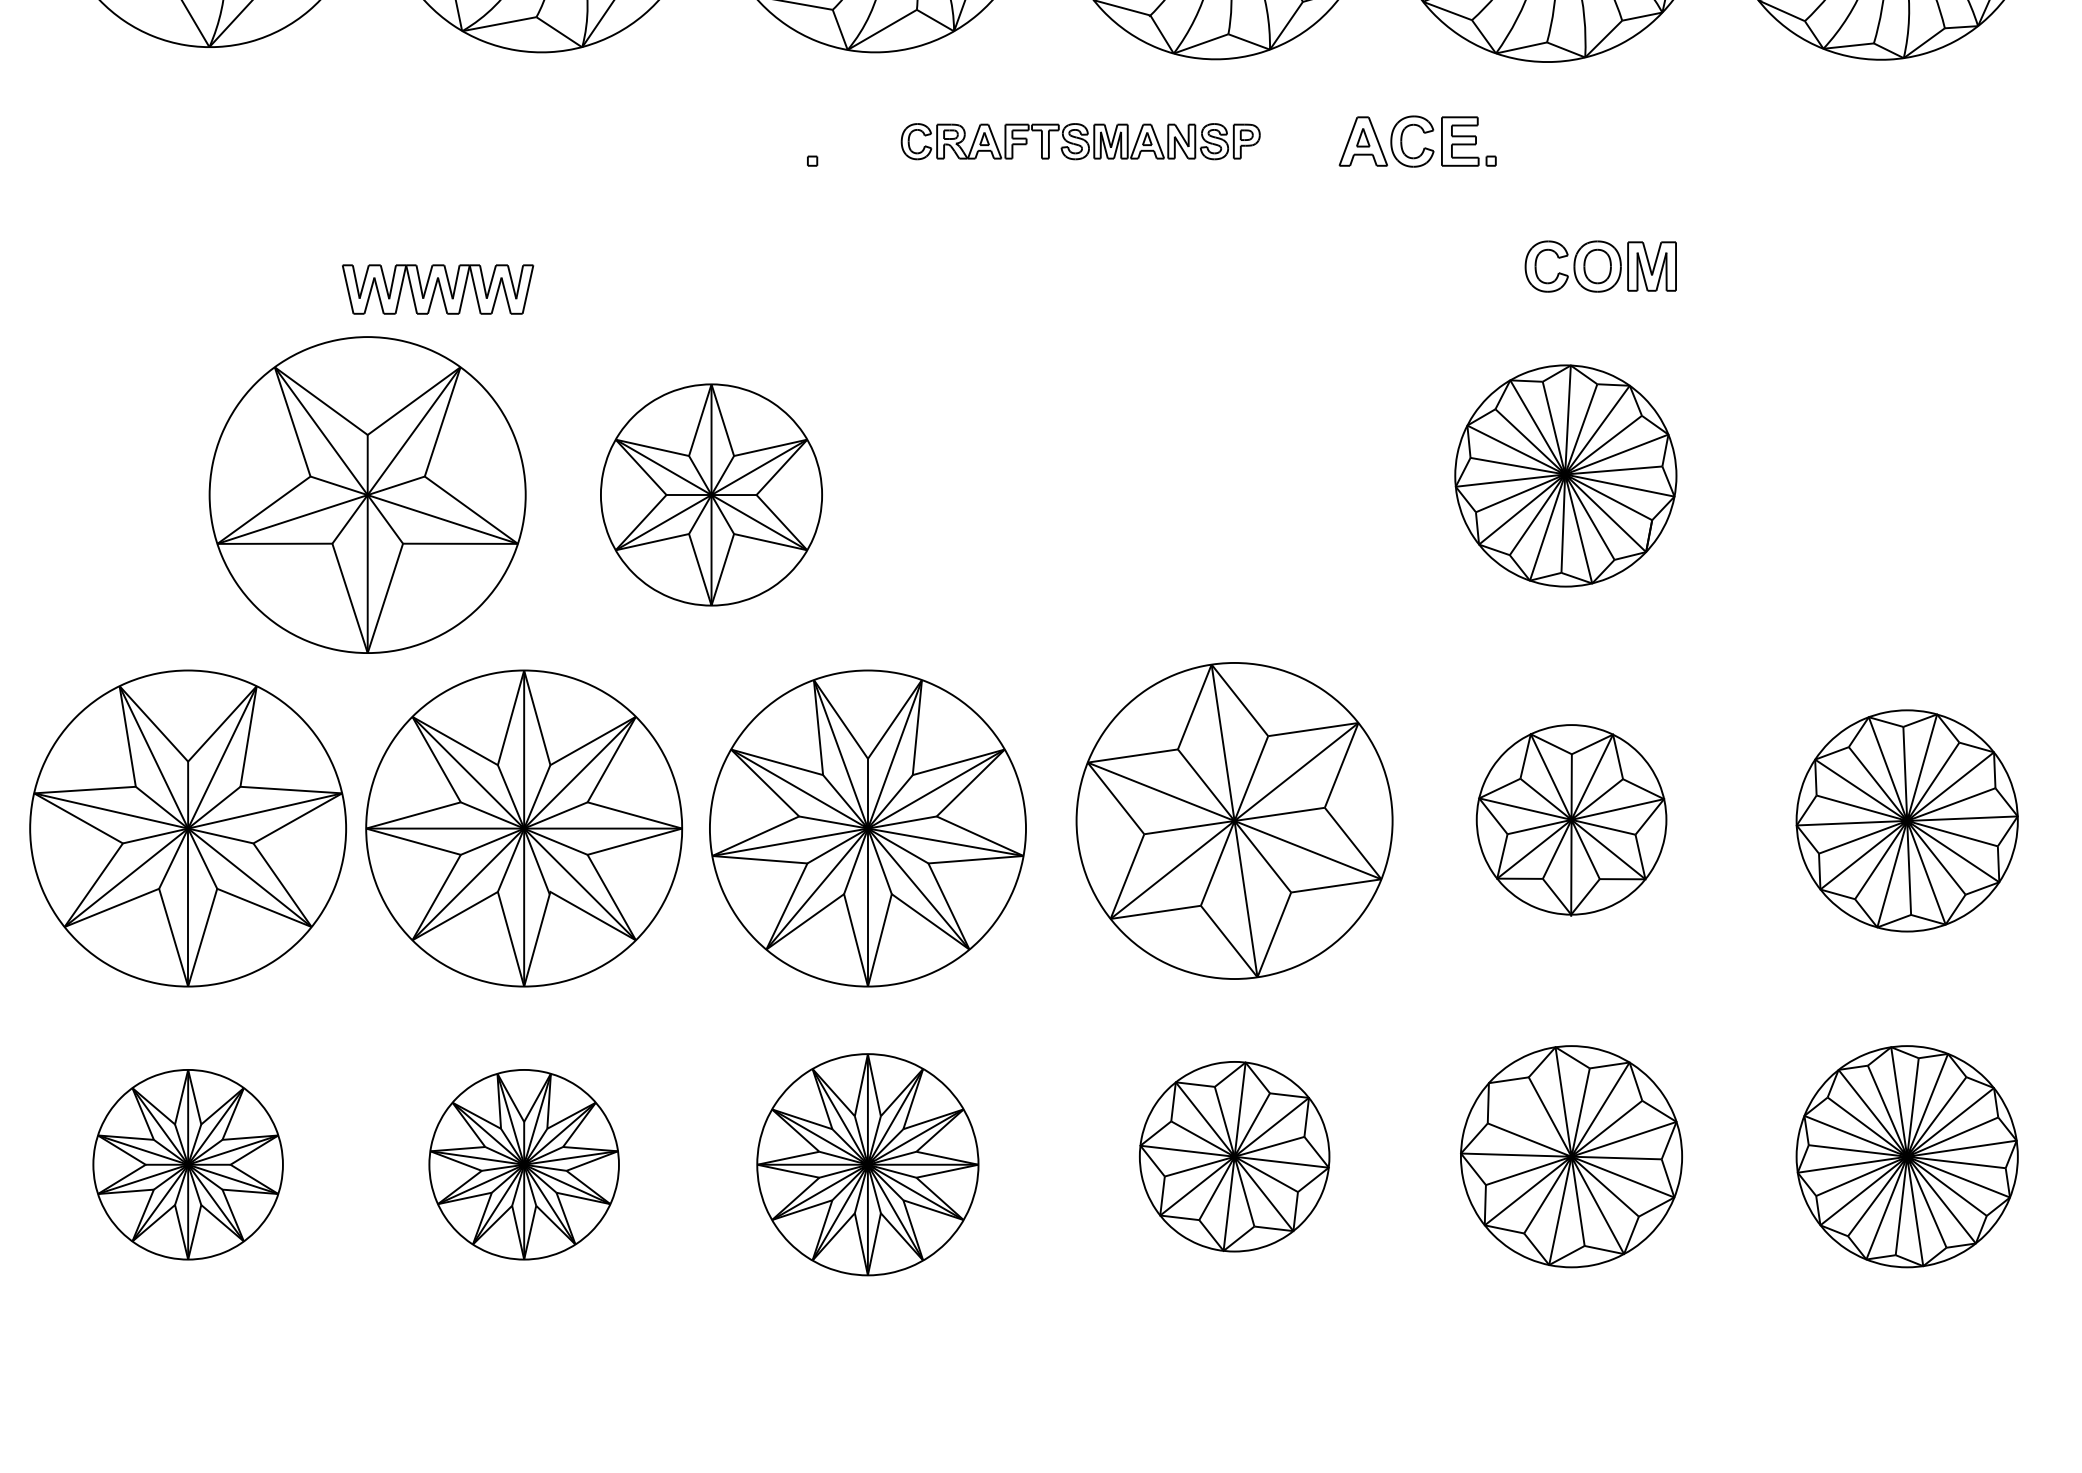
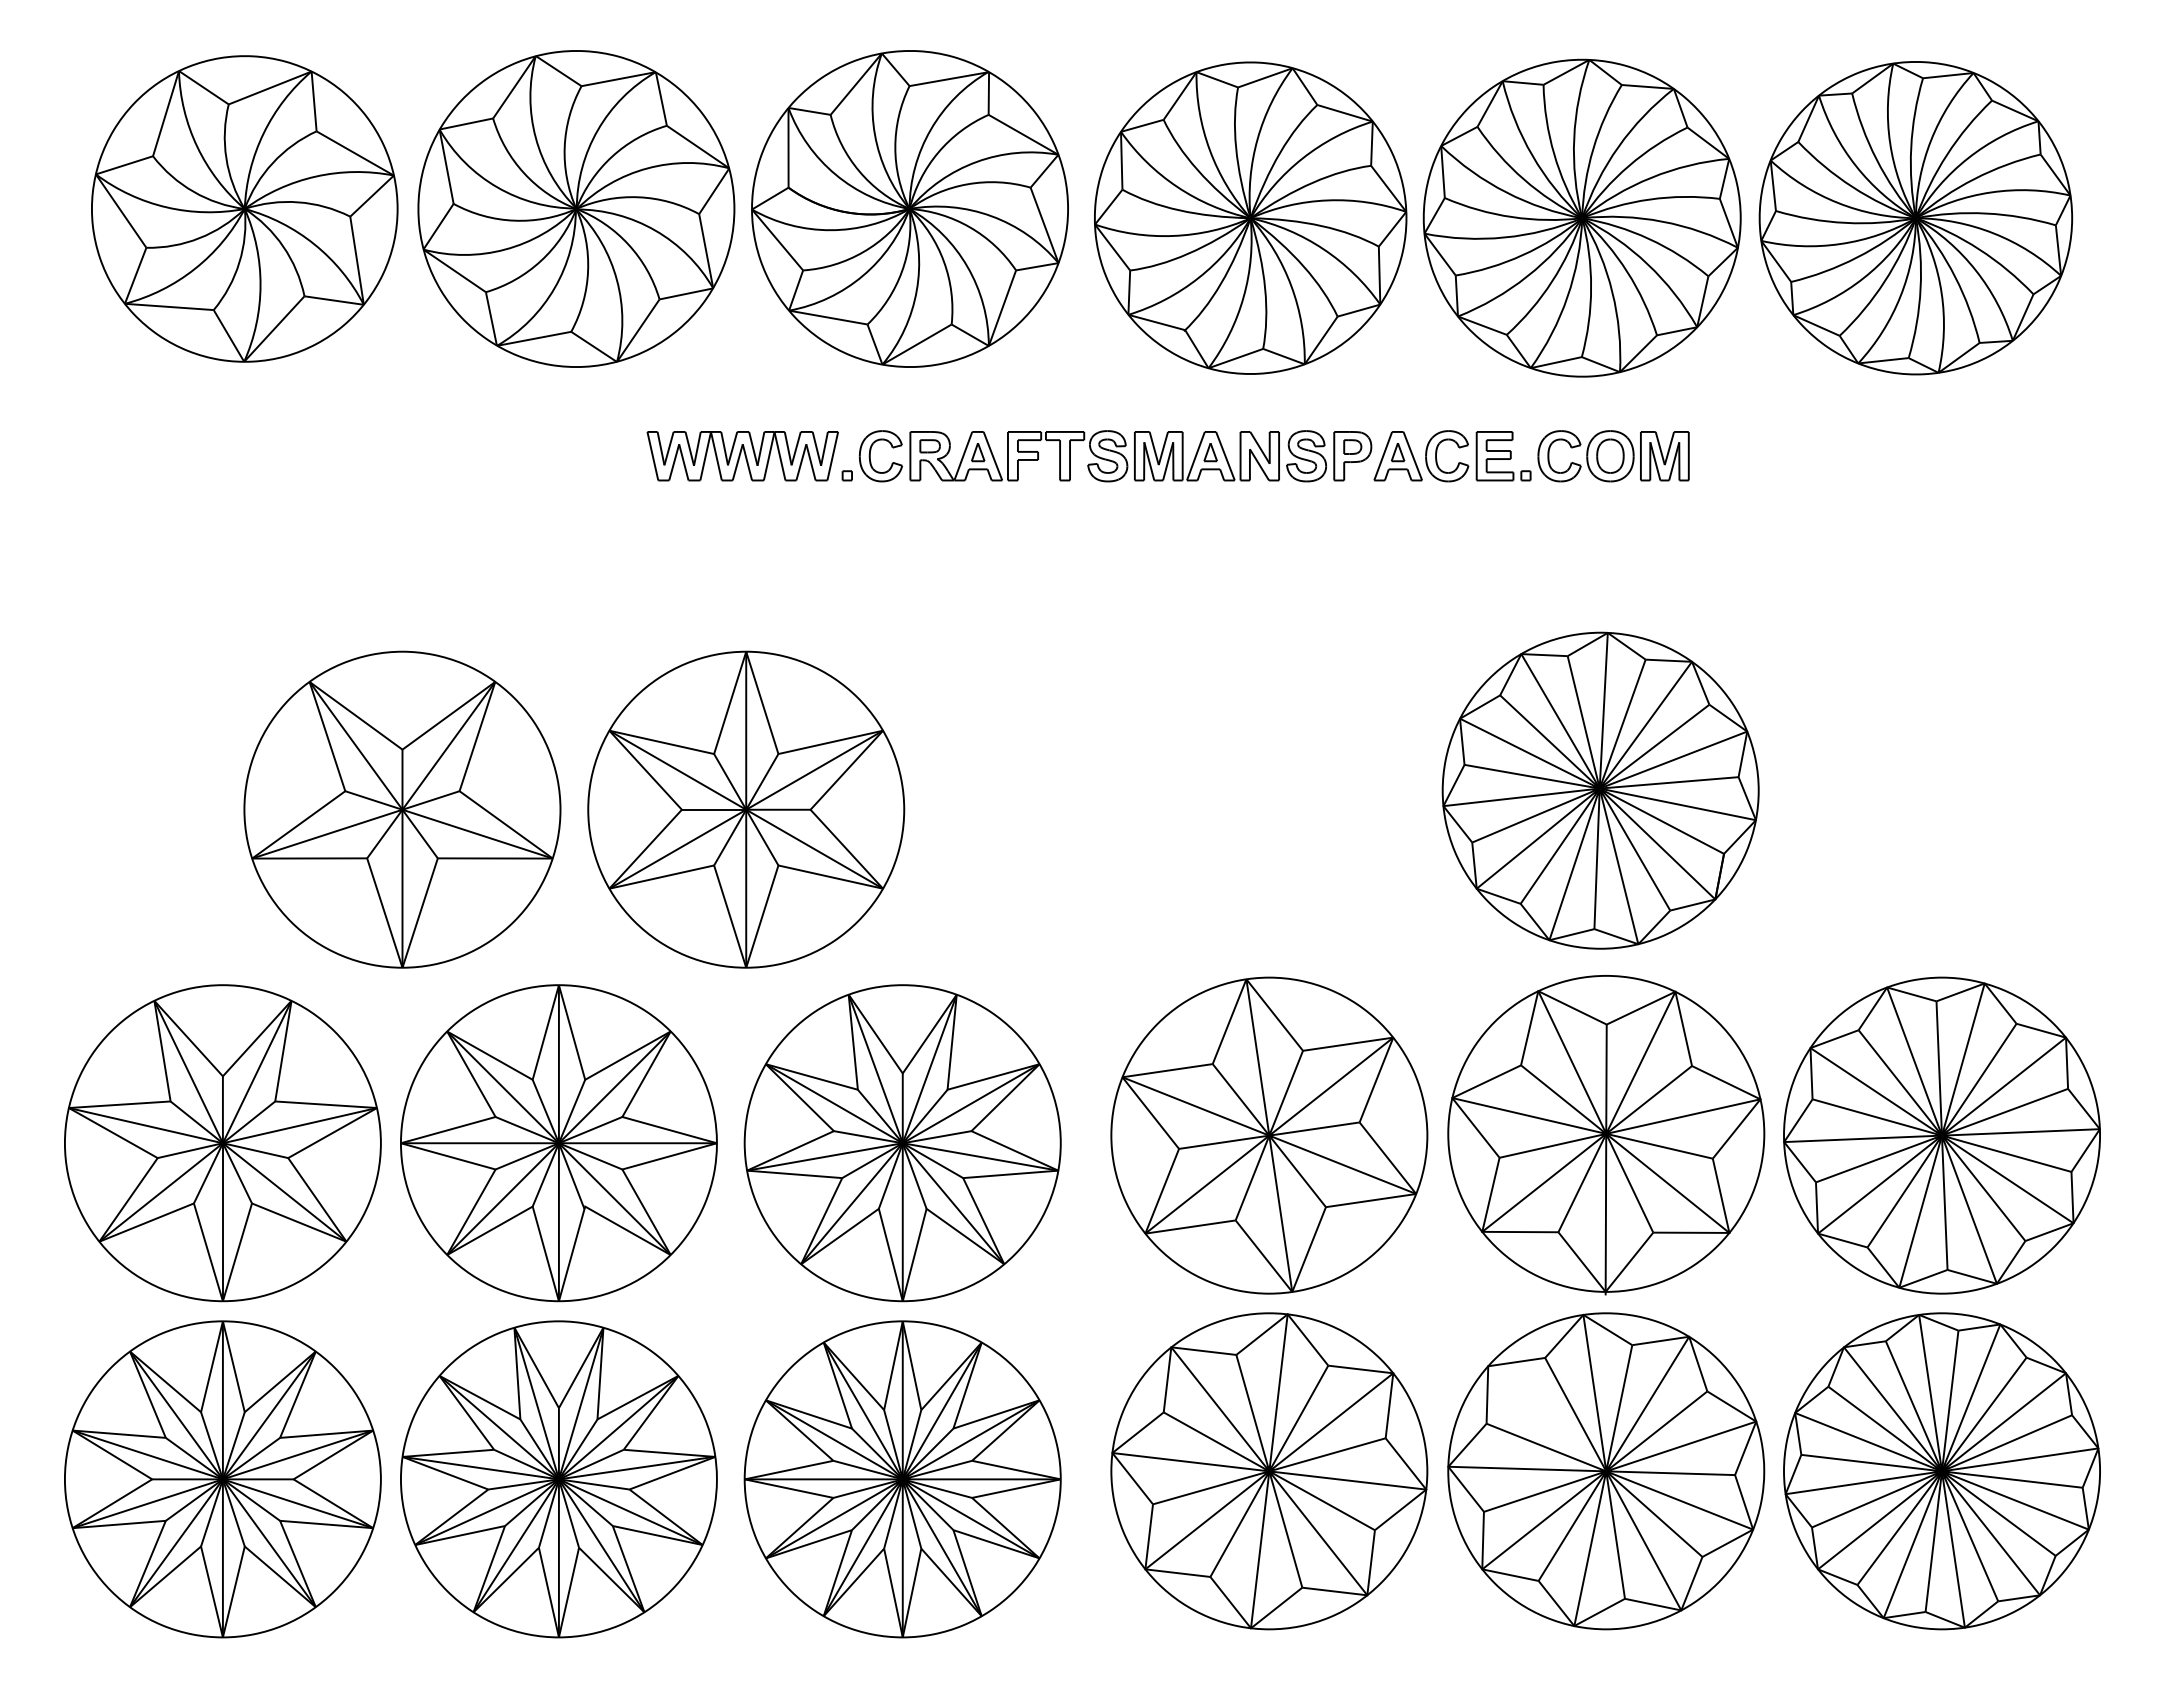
part: (1080, 141) -> (1115, 456), size x1.43
part: (1600, 266) -> (1613, 456), moved
part: (437, 289) -> (742, 456), moved
part: (1565, 475) -> (1600, 790), size x1.43
part: (711, 494) -> (746, 809), size x1.43
part: (1571, 820) -> (1606, 1135), size x1.67
part: (1906, 820) -> (1941, 1135), size x1.43
part: (1234, 1156) -> (1269, 1471), size x1.67
part: (1571, 1156) -> (1606, 1471), size x1.43
part: (1906, 1156) -> (1941, 1471), size x1.43
part: (187, 1164) -> (222, 1479), size x1.67
part: (523, 1164) -> (558, 1479), size x1.67
part: (867, 1164) -> (902, 1479), size x1.43

